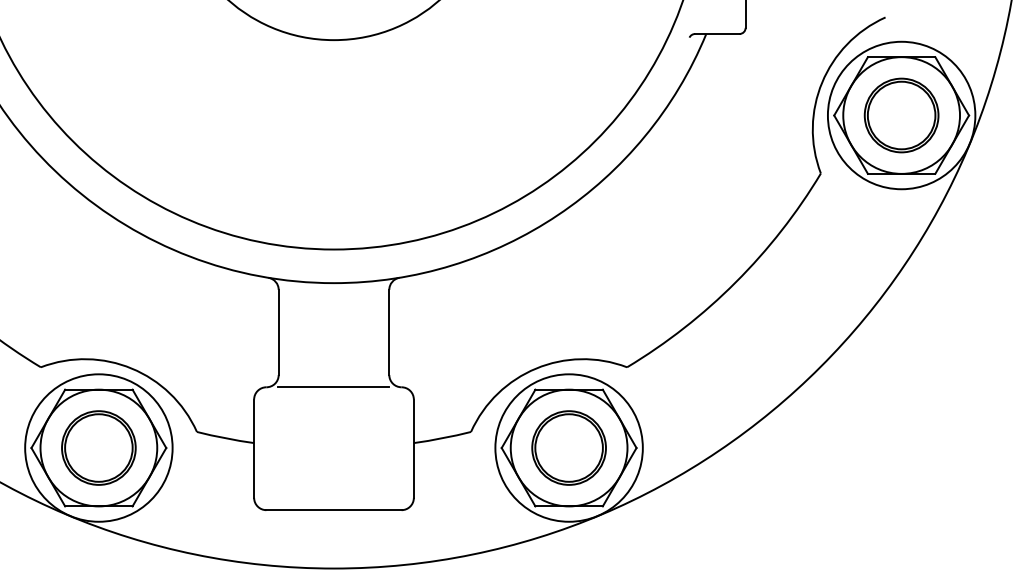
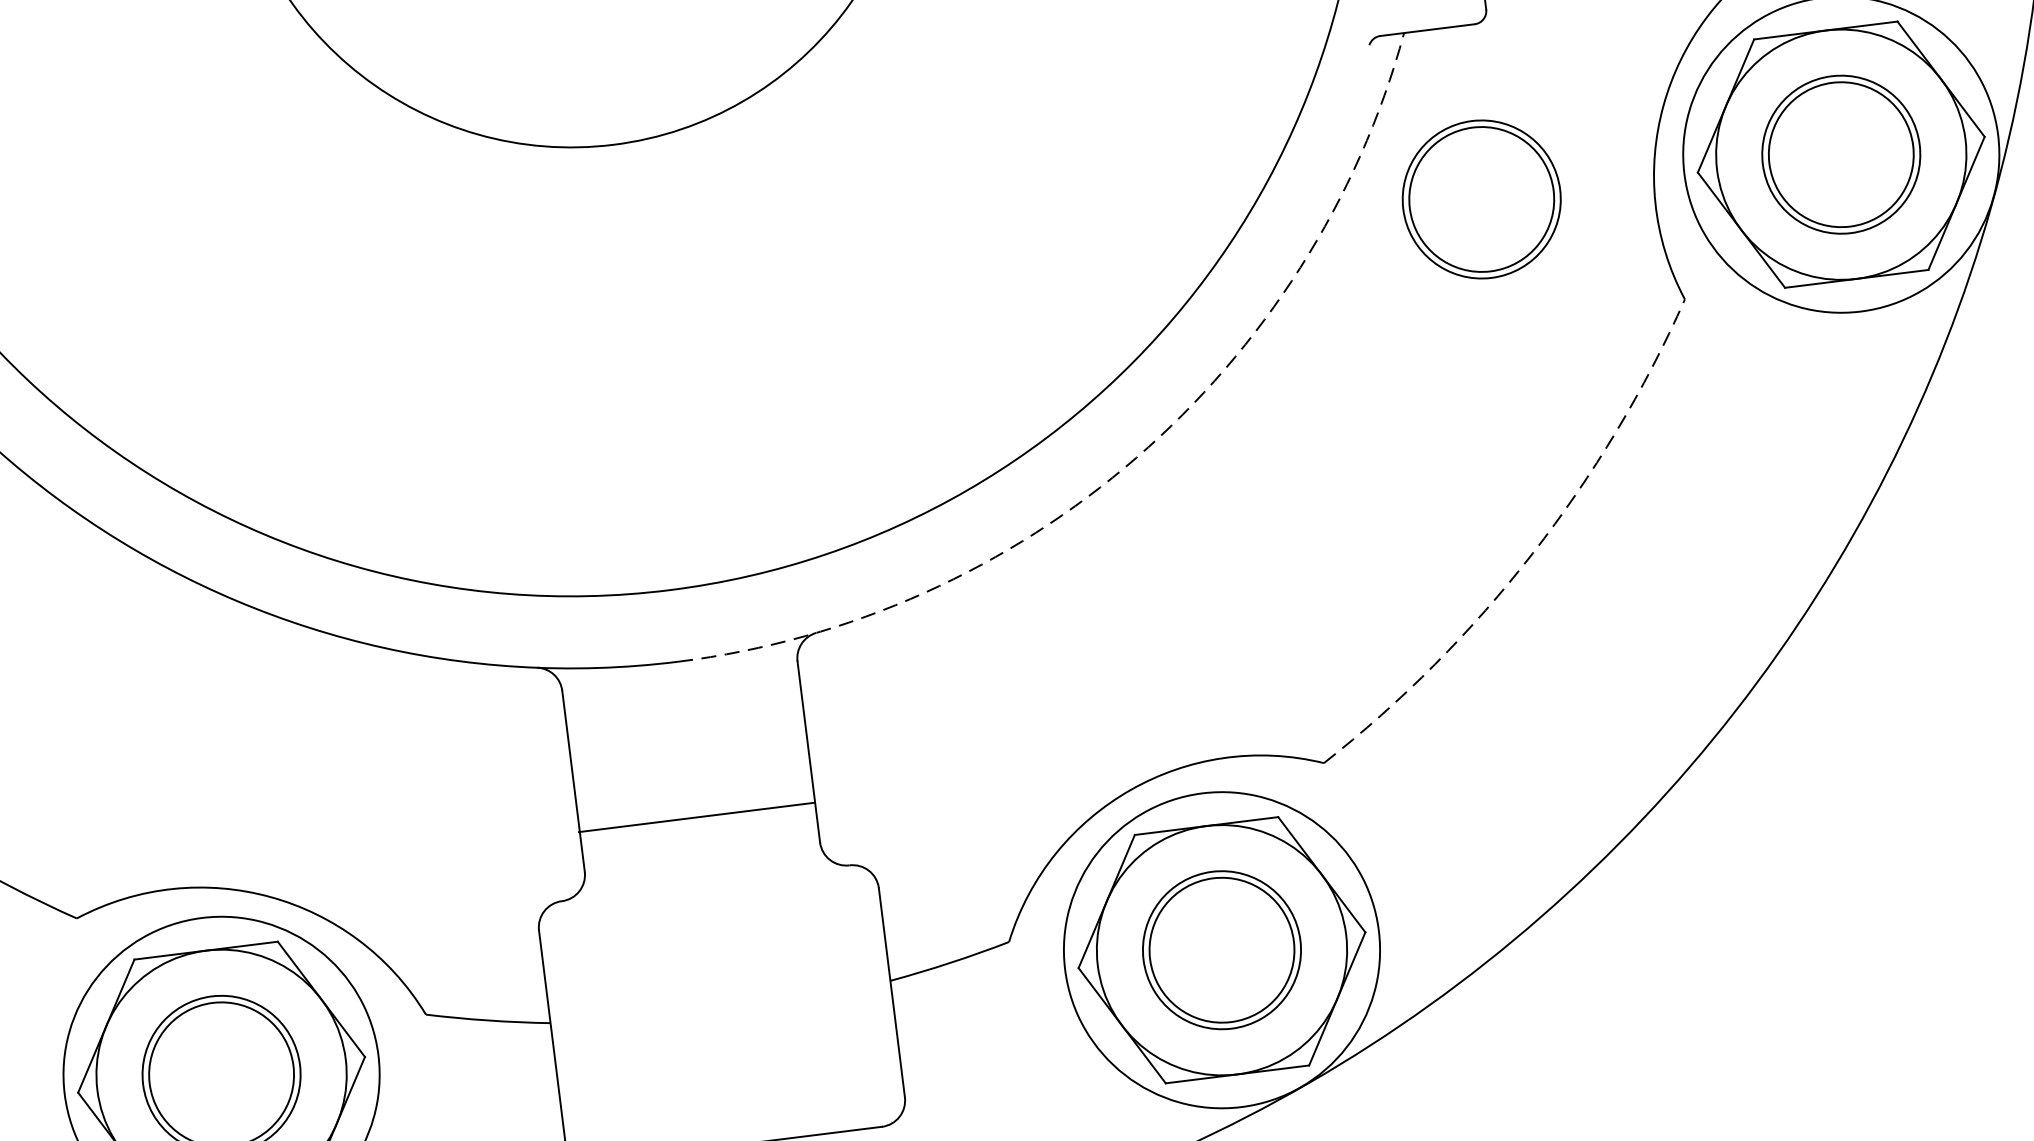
part: (732, 115) -> (1481, 199), added
arc: (557, 215) -> (1135, 458), solid -> dashed
arc: (735, 282) -> (1532, 553), solid -> dashed
line: (333, 387) -> (696, 817), moved

